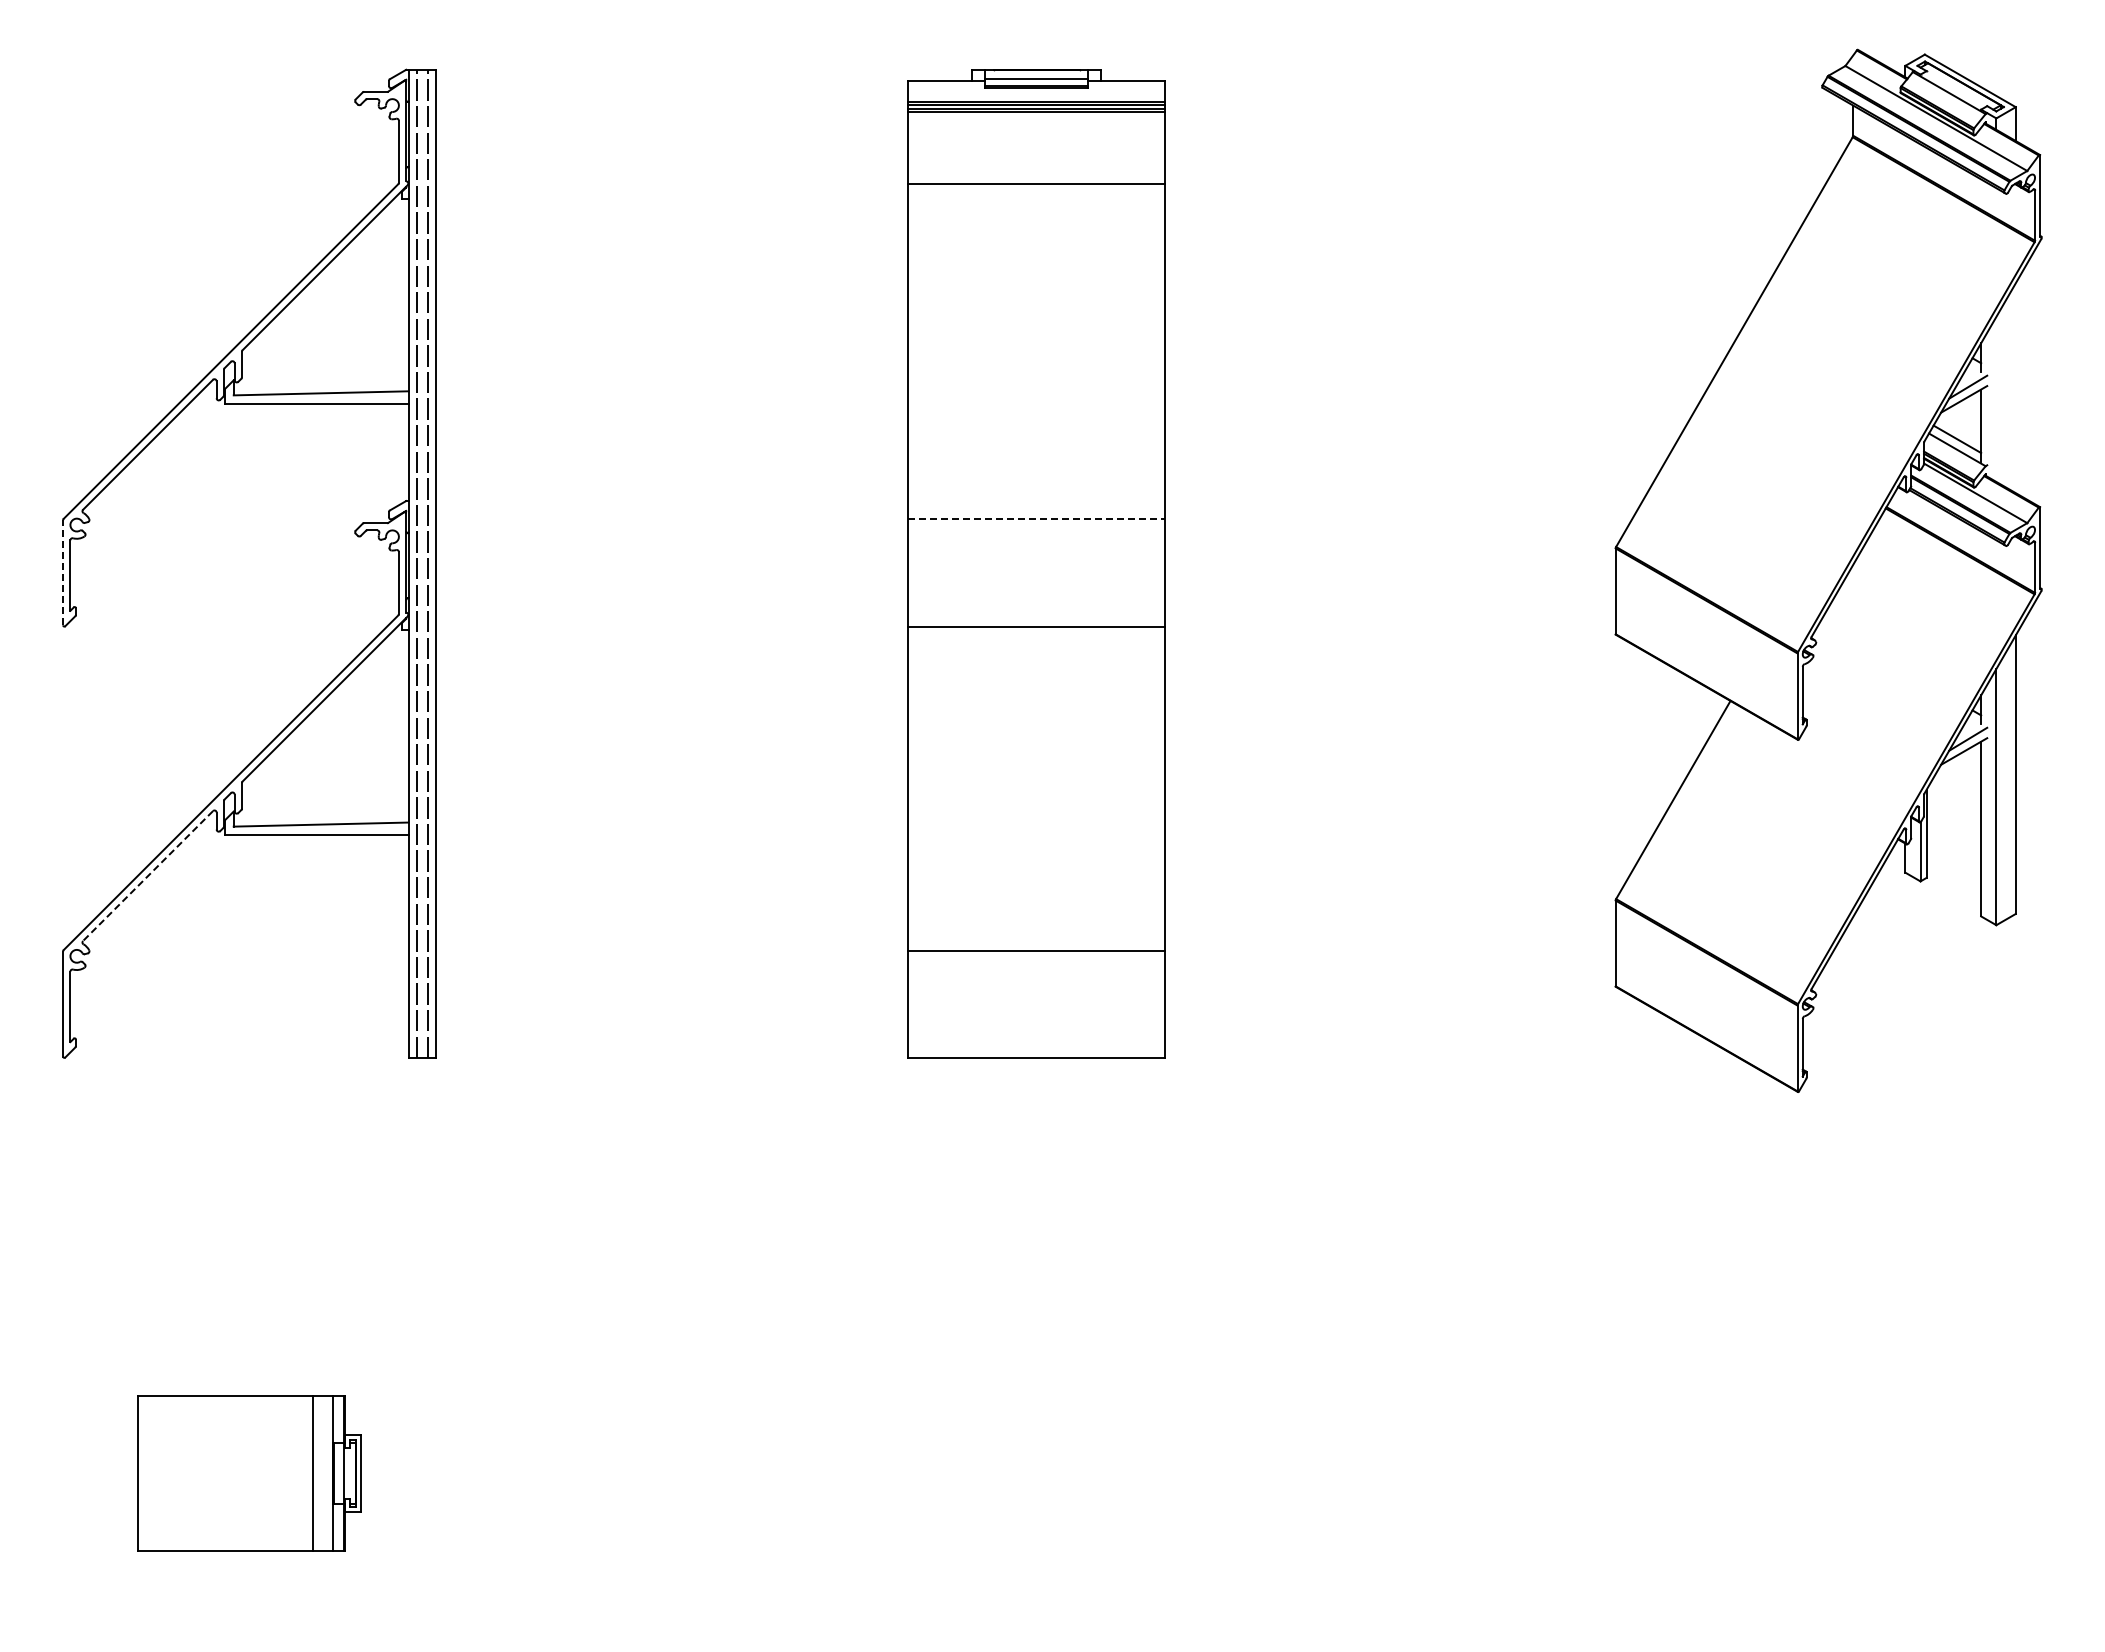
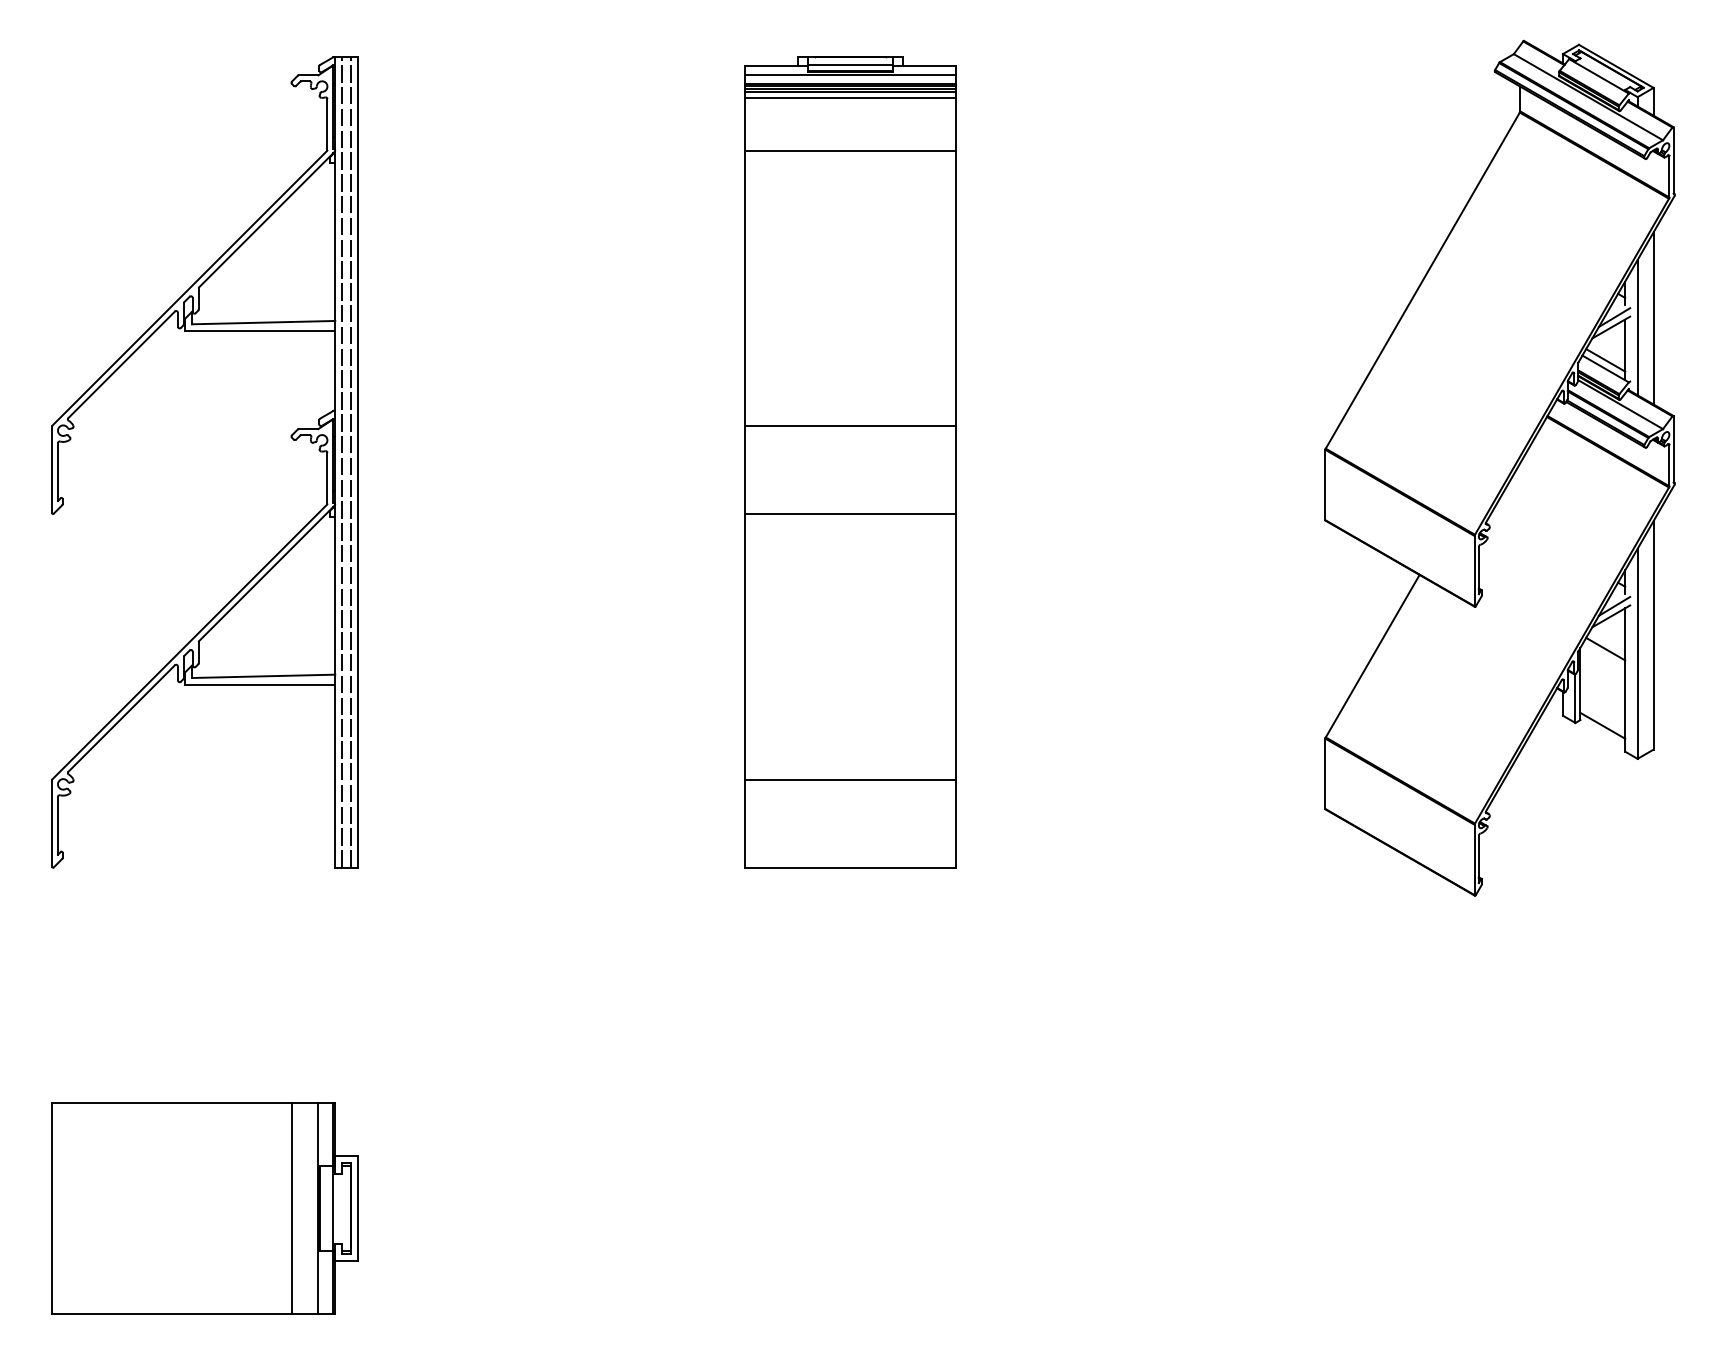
line: (1036, 91) -> (850, 75), added
line: (1036, 119) -> (850, 98), added
line: (2015, 388) -> (1653, 318), added
line: (1996, 398) -> (1637, 326), added
line: (1036, 519) -> (850, 426), dashed -> solid
line: (63, 572) -> (52, 469), dashed -> solid
line: (1957, 791) -> (1605, 649), added
line: (148, 876) -> (122, 718), dashed -> solid
line: (1953, 884) -> (1602, 725), added
part: (249, 1473) -> (204, 1208), size x1.67

